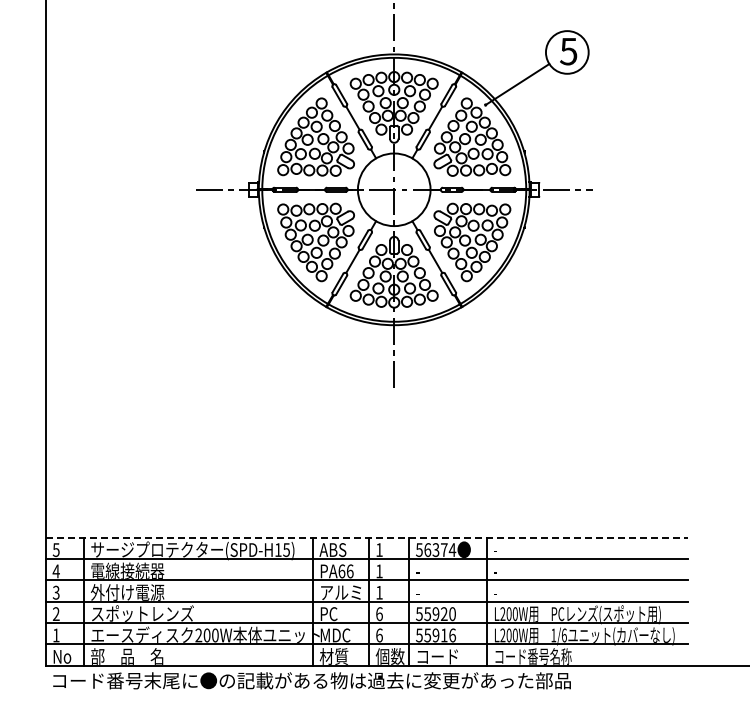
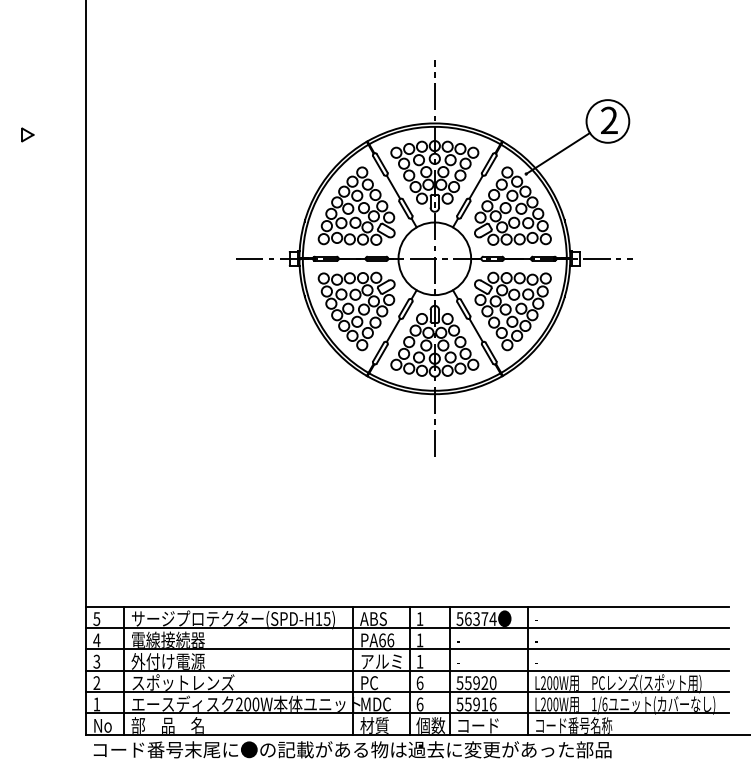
text: (567, 51) -> (608, 120), 5 -> 2
line: (367, 537) -> (408, 606), dashed -> solid

